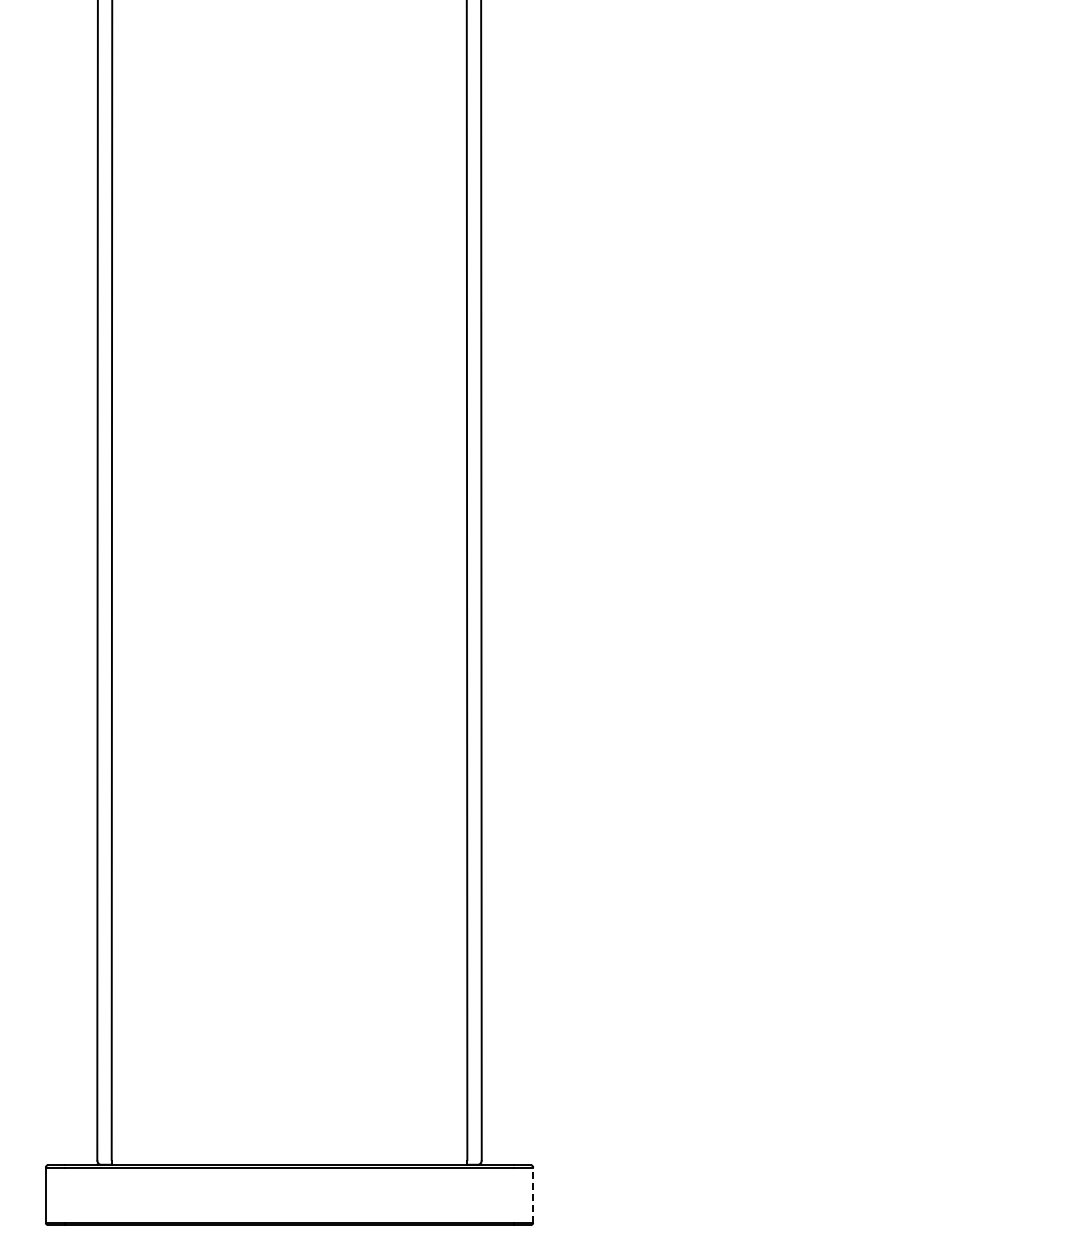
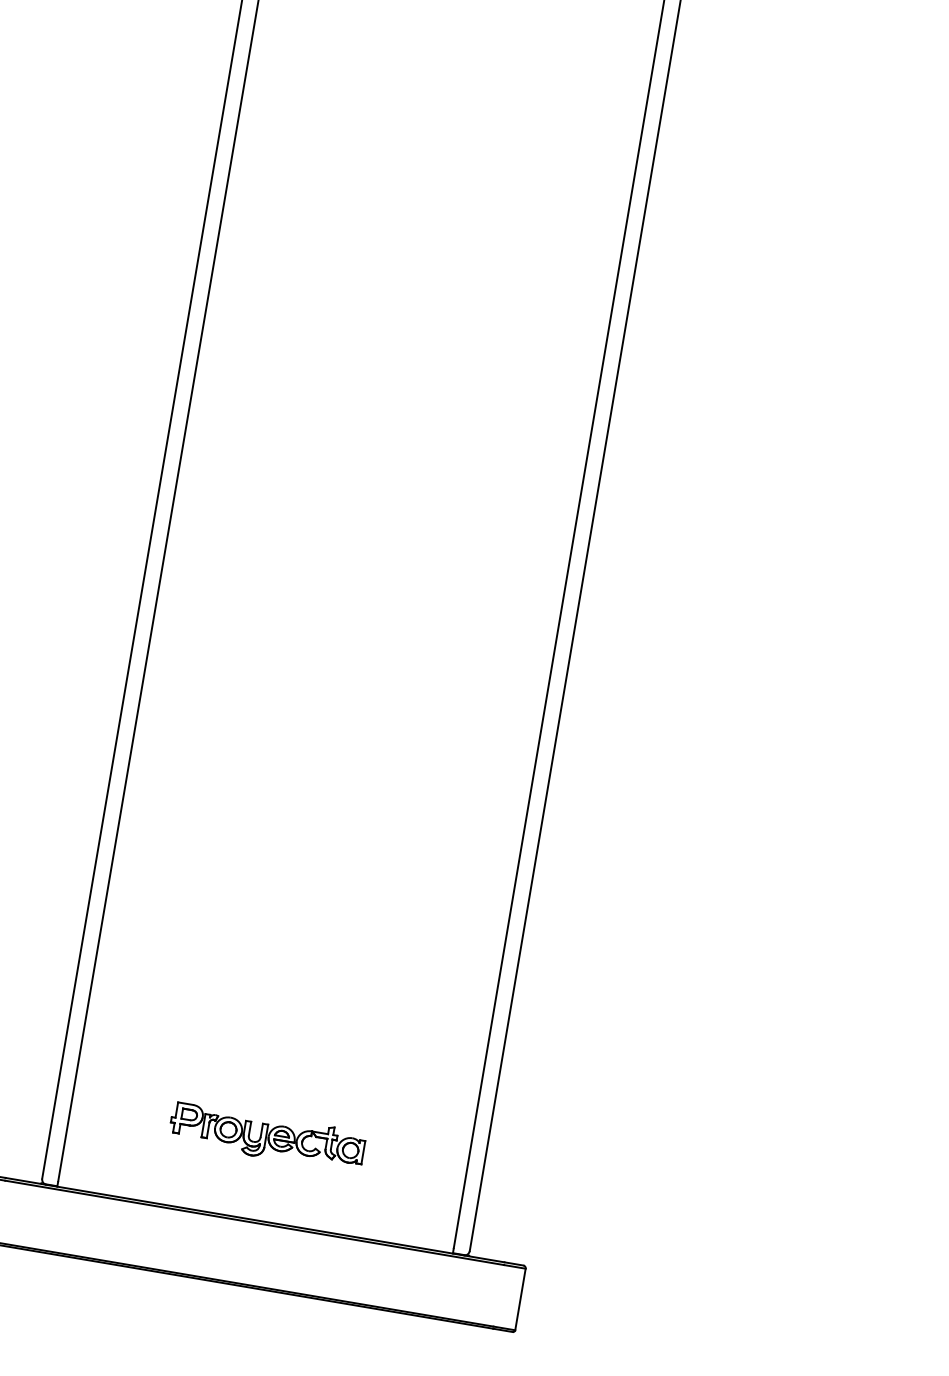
part: (287, 1090) -> (266, 1136), added
line: (533, 1195) -> (520, 1299), dashed -> solid

